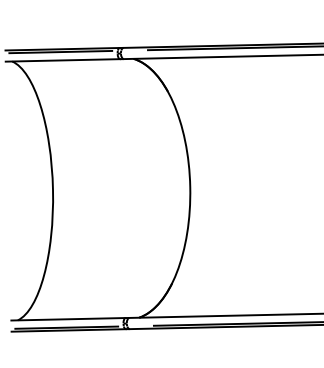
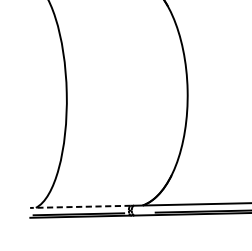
line: (67, 319) -> (79, 207), solid -> dashed

